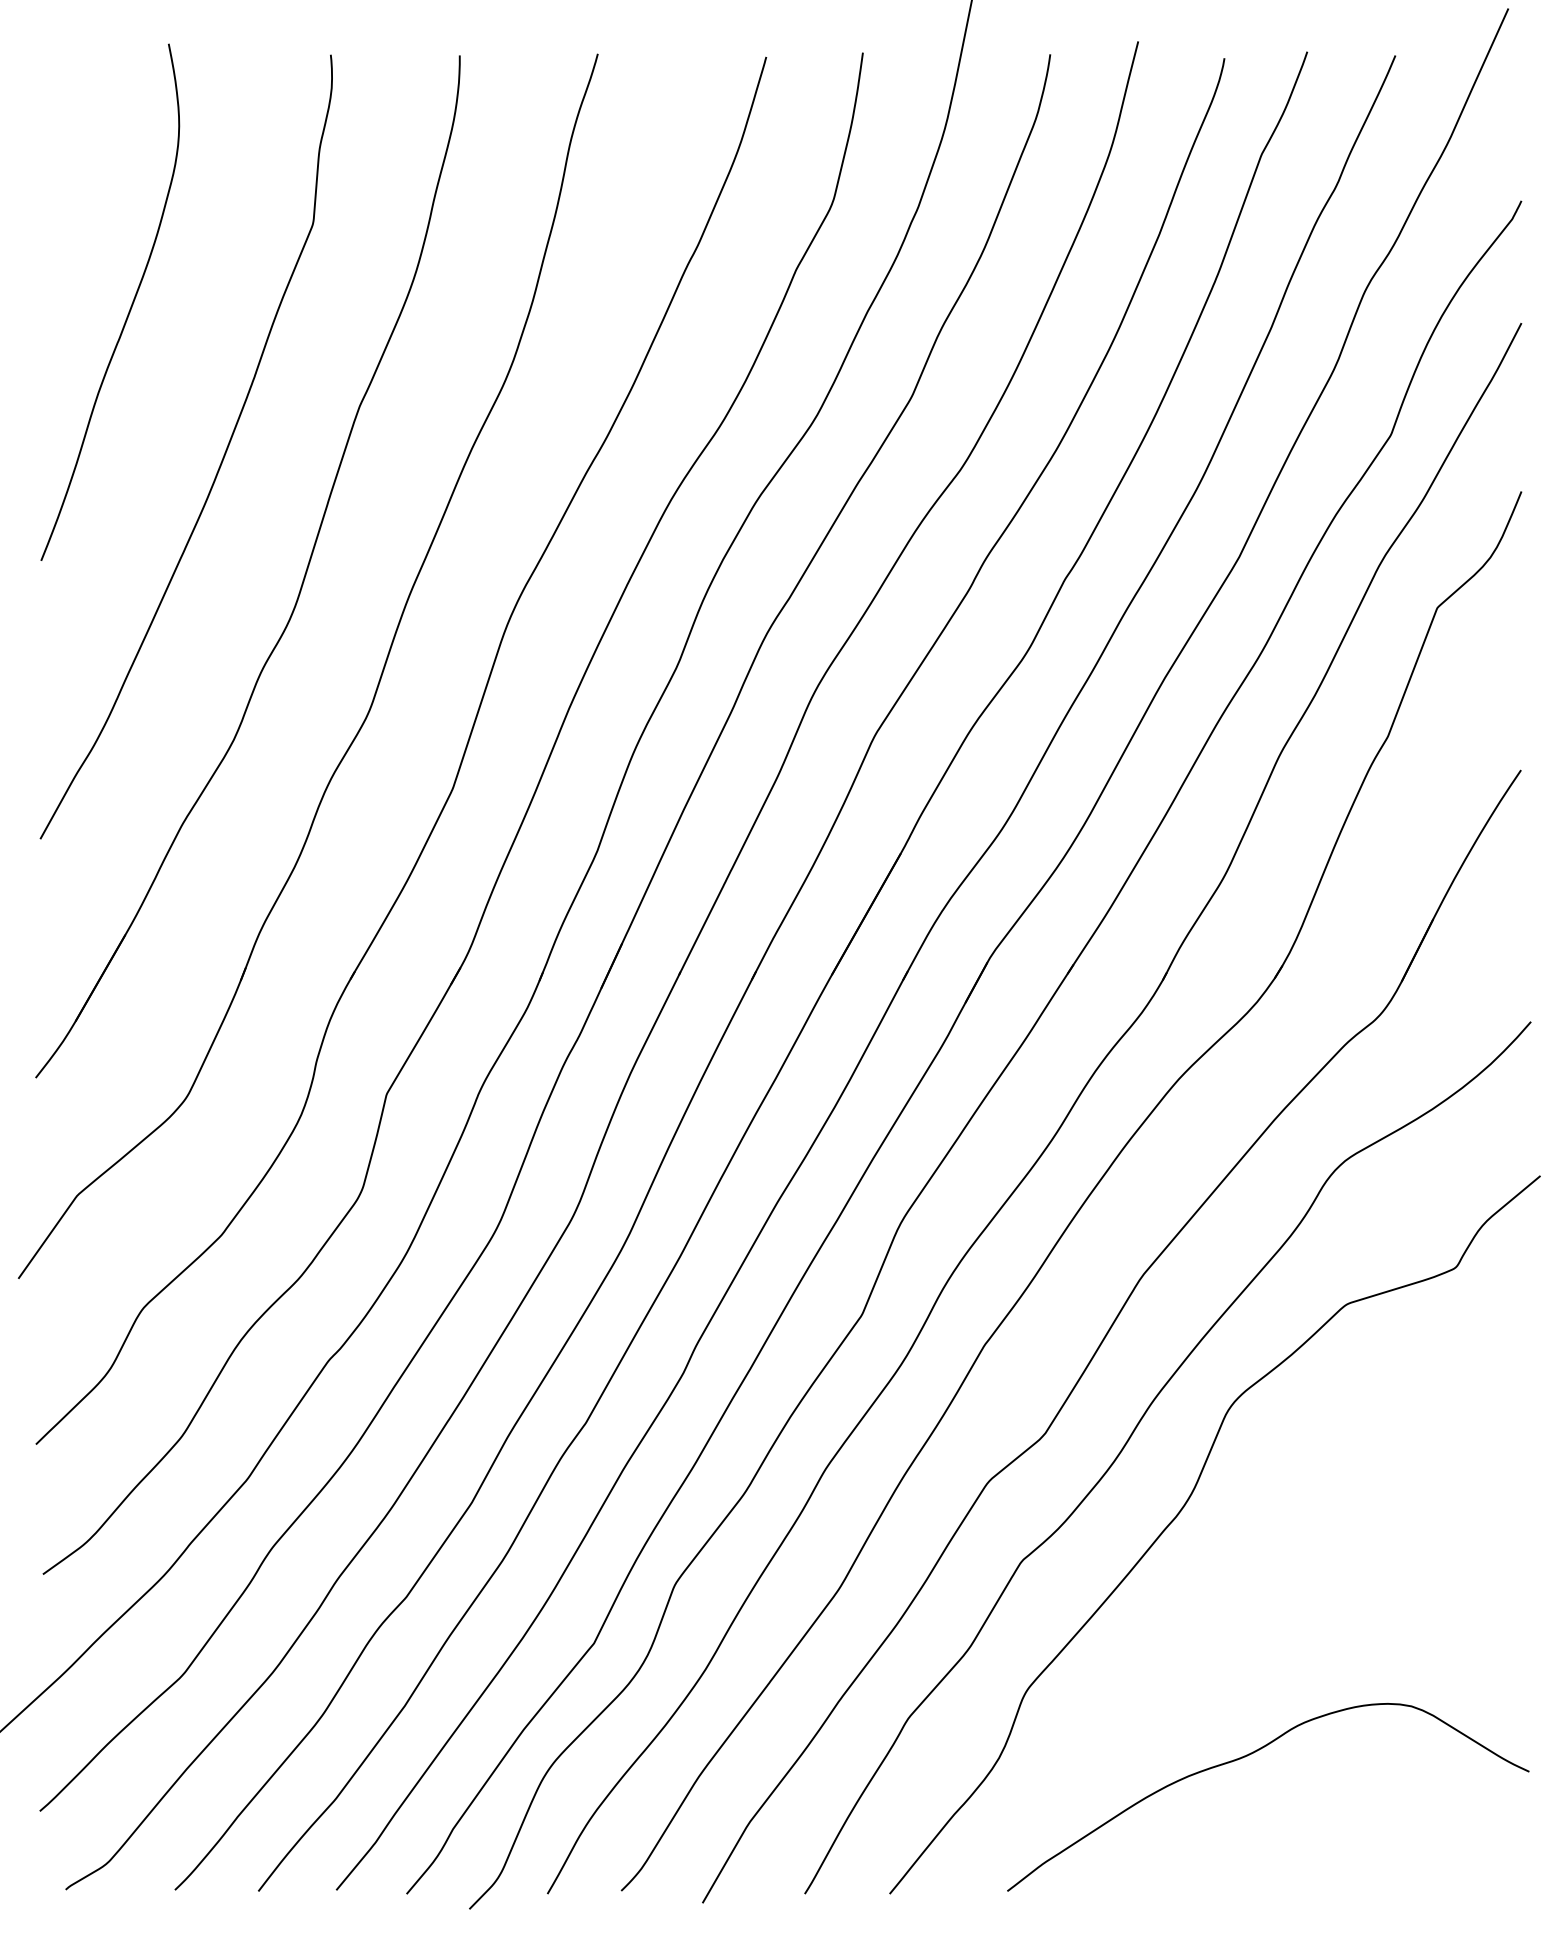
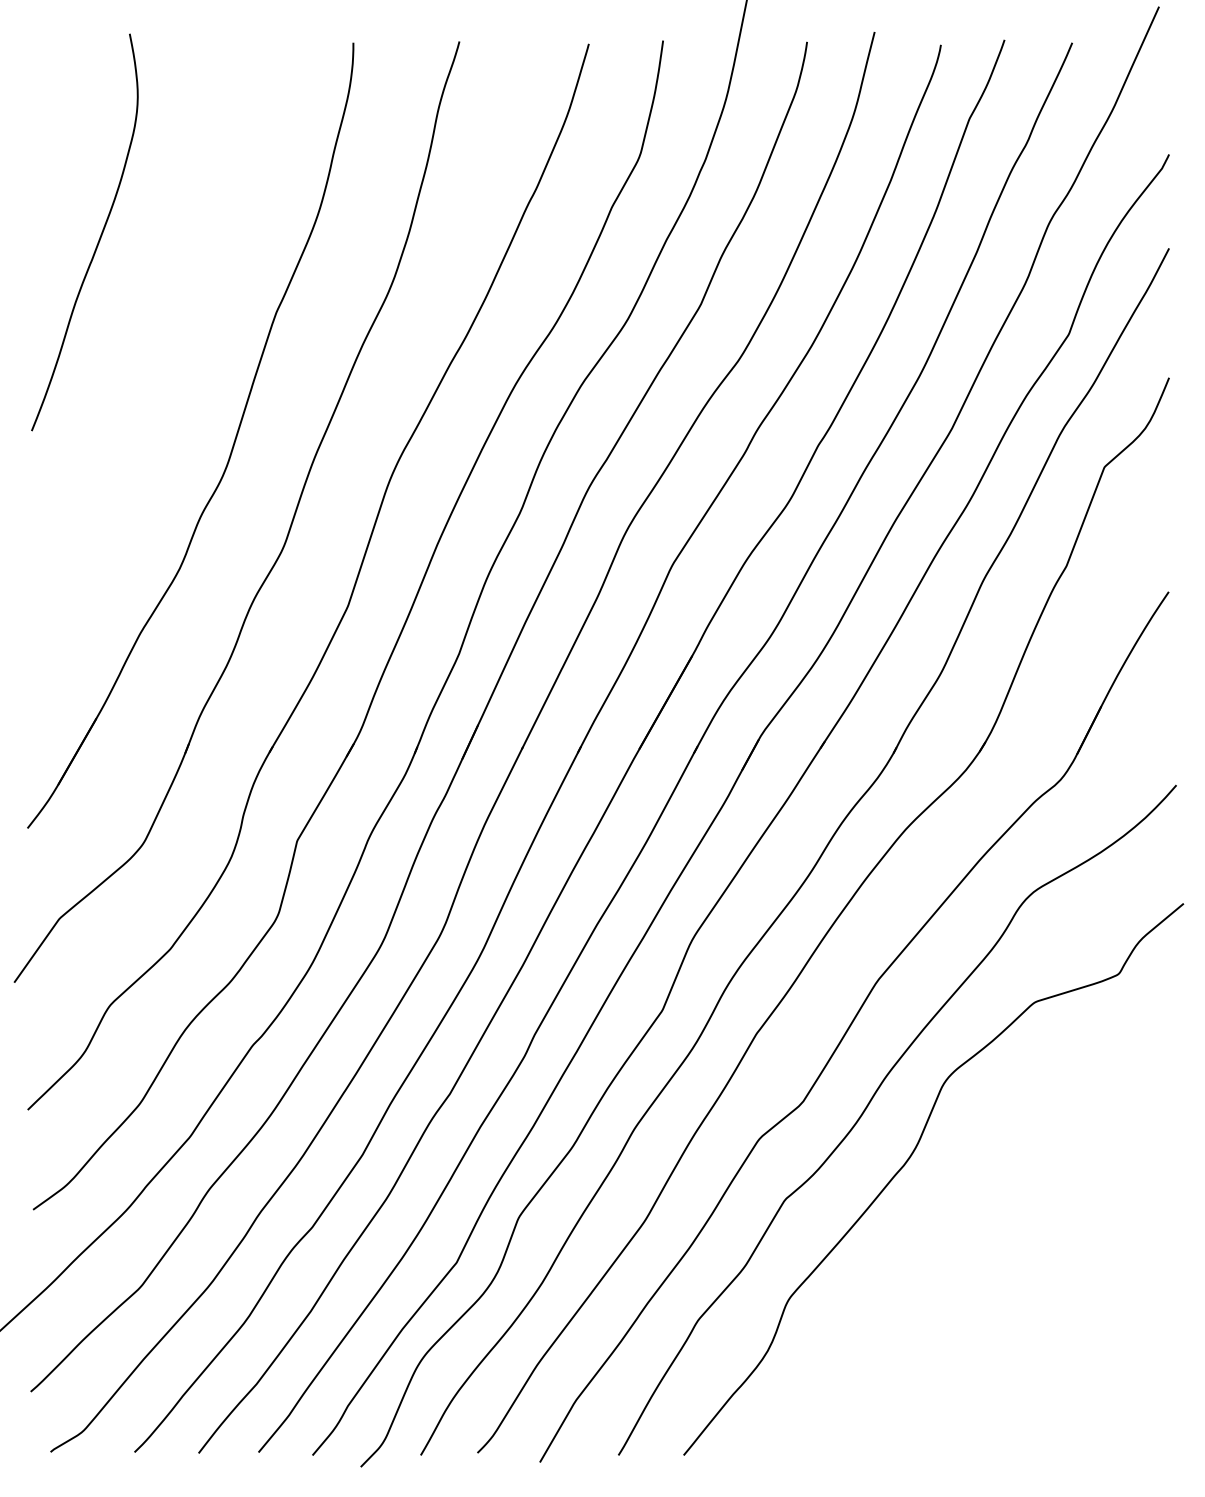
curve: (221, 458) -> (170, 352), removed
curve: (1248, 1756) -> (959, 1349), removed

